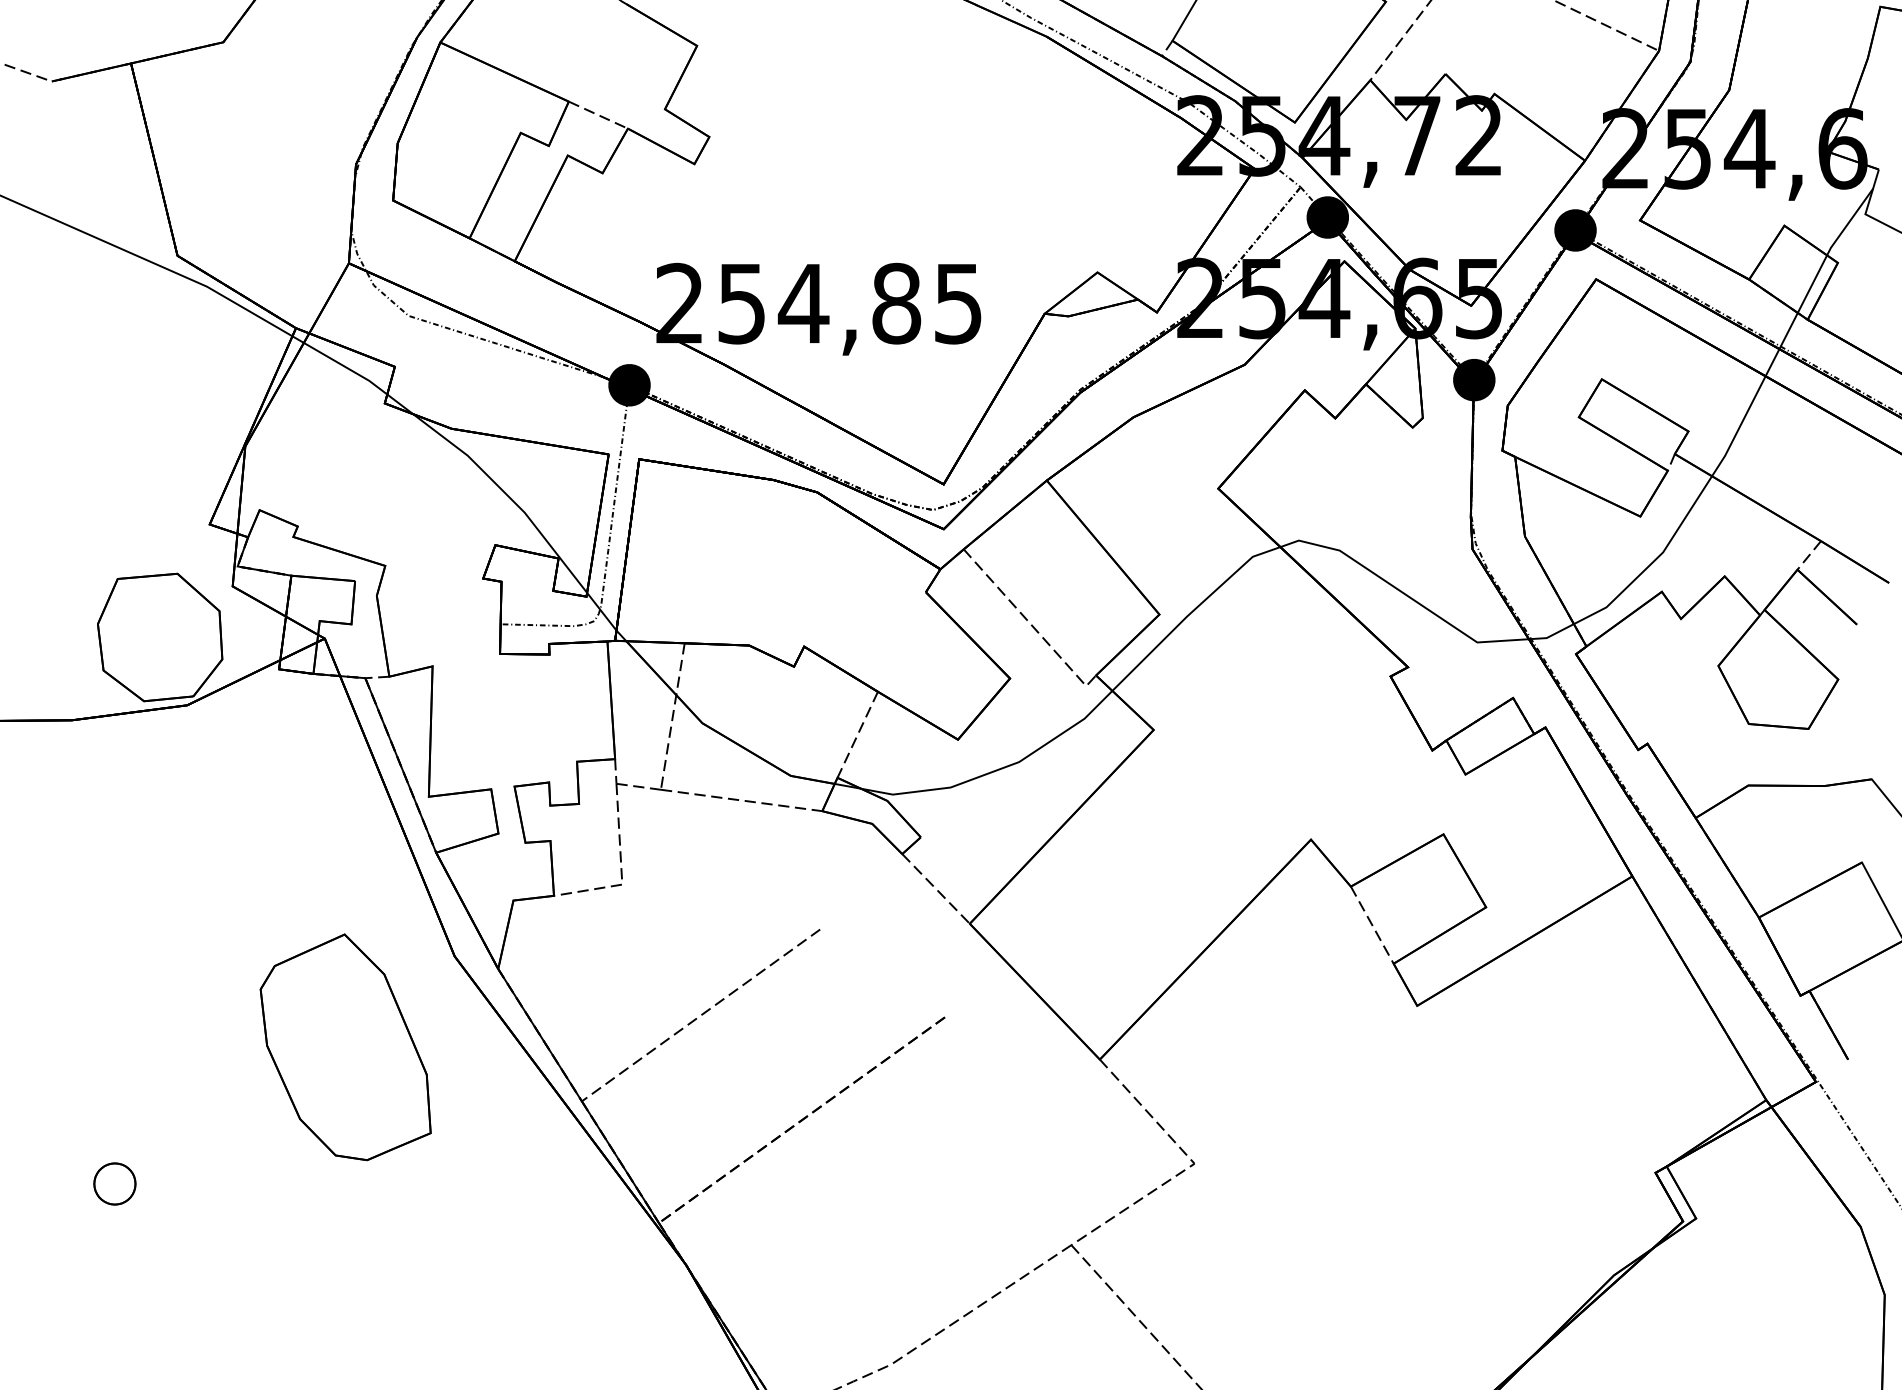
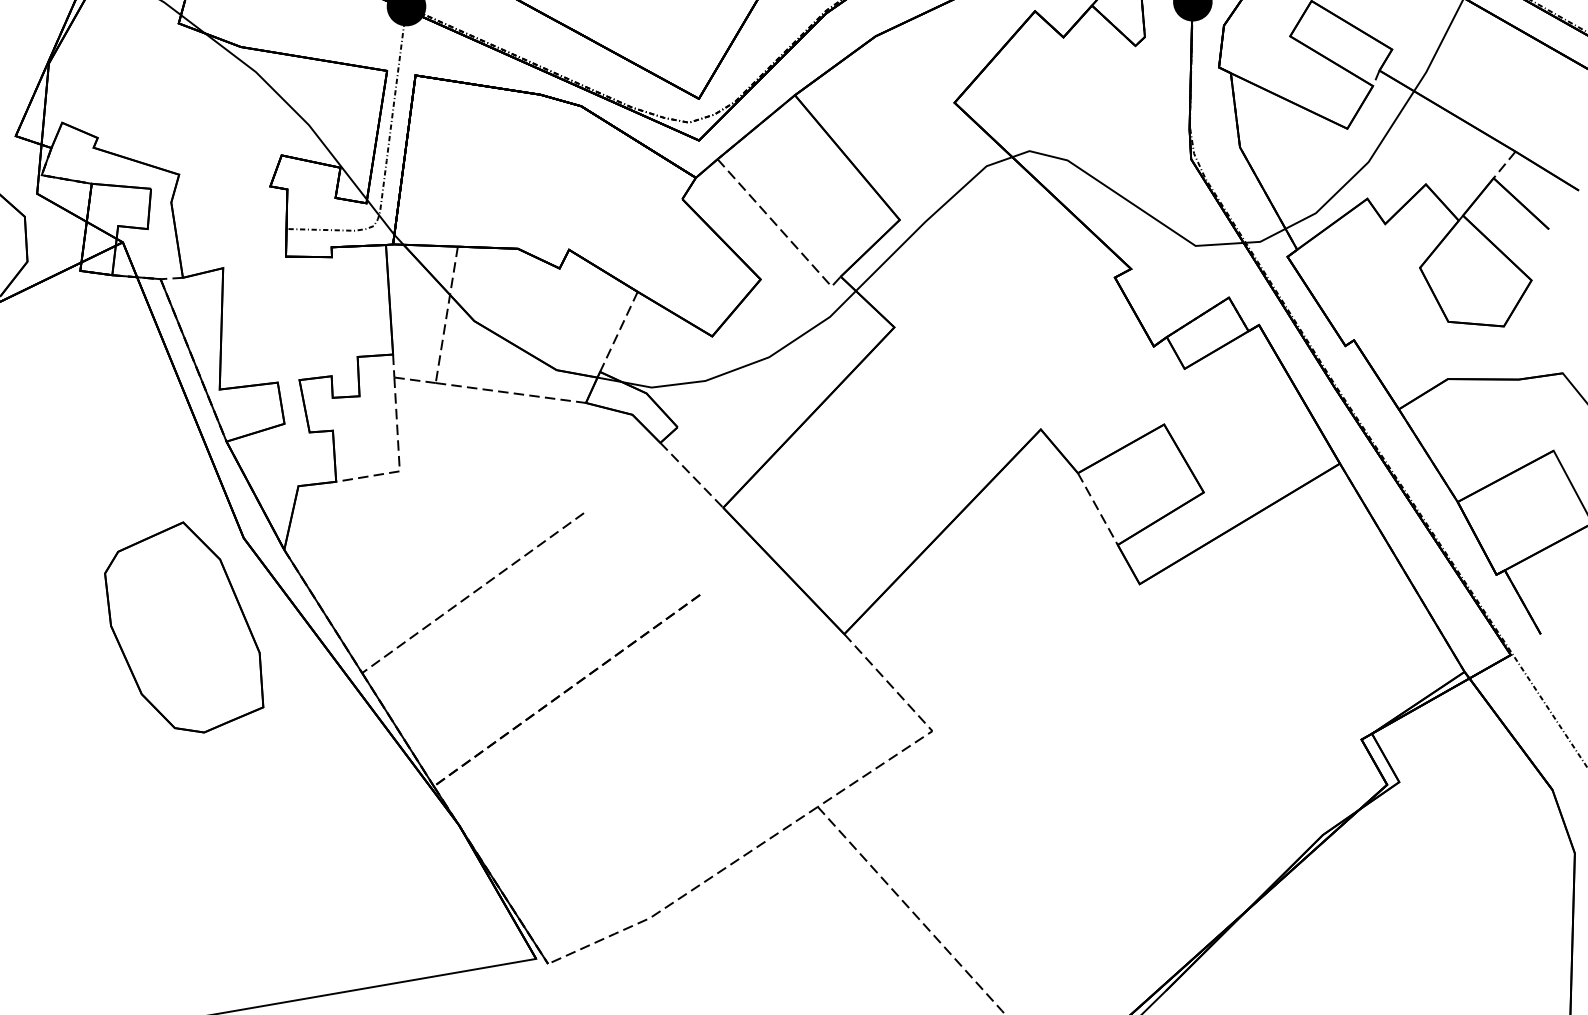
part: (345, 1047) -> (184, 627), moved

